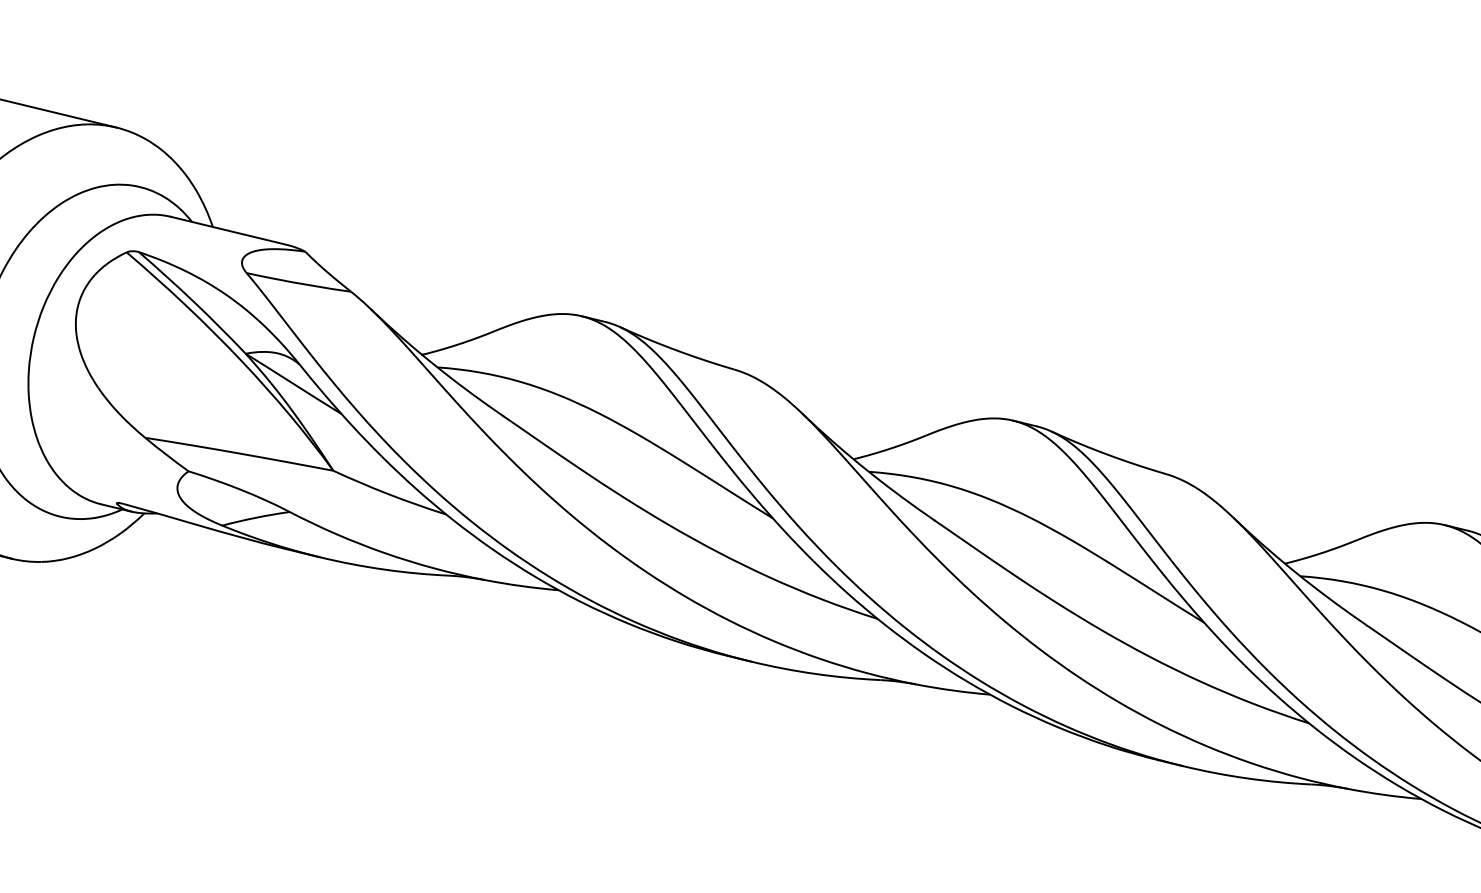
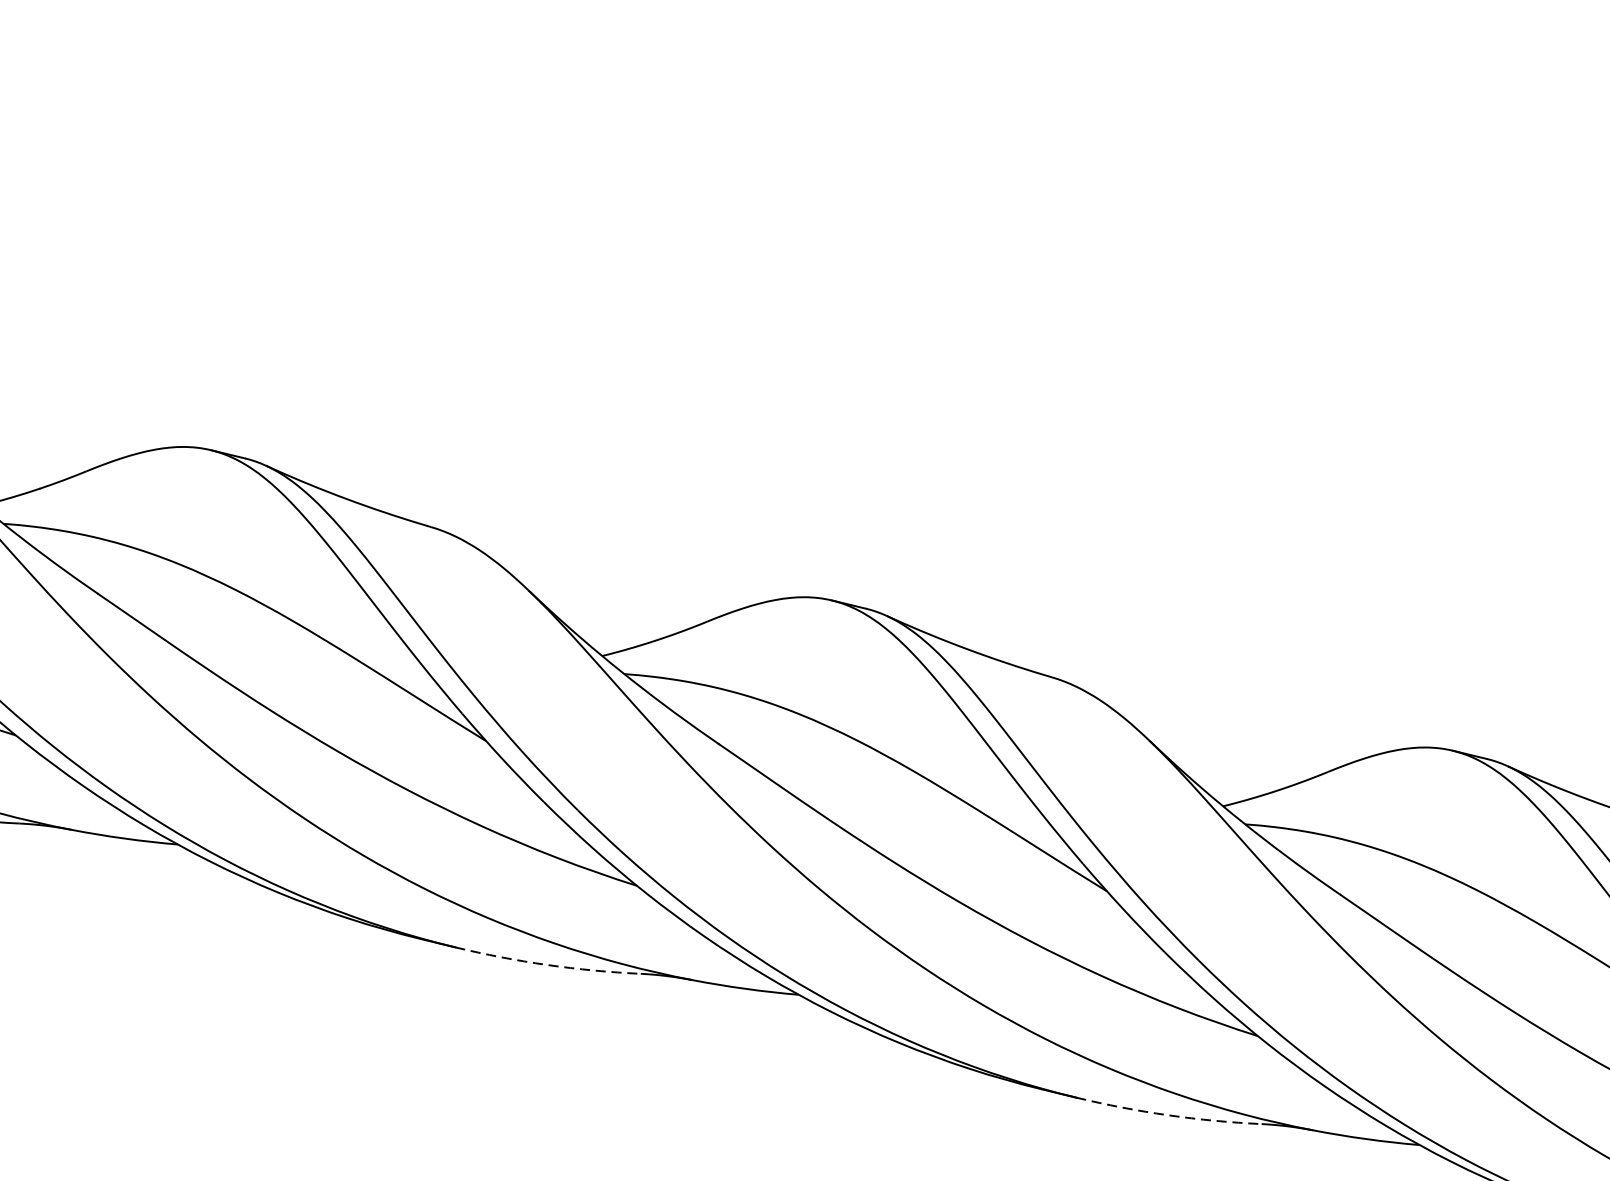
arc: (815, 673) -> (547, 964), solid -> dashed
arc: (1246, 778) -> (1167, 1115), solid -> dashed

